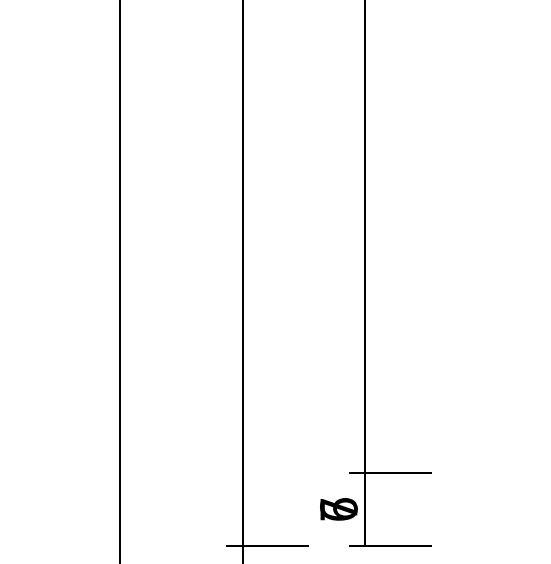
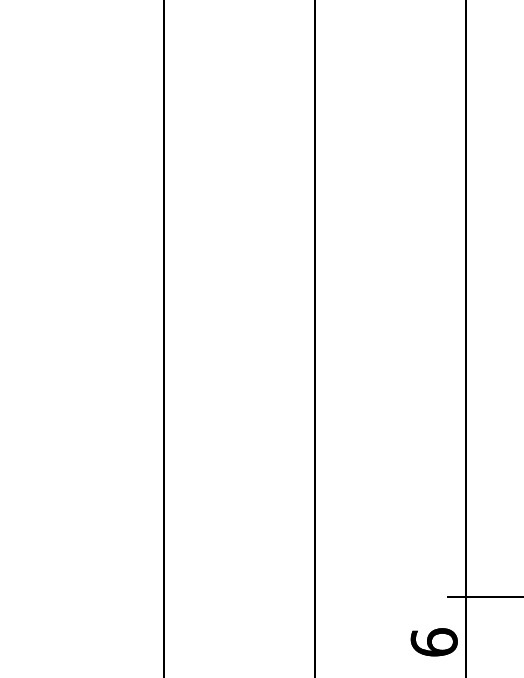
text: (338, 509) -> (433, 642), 7 -> 6

